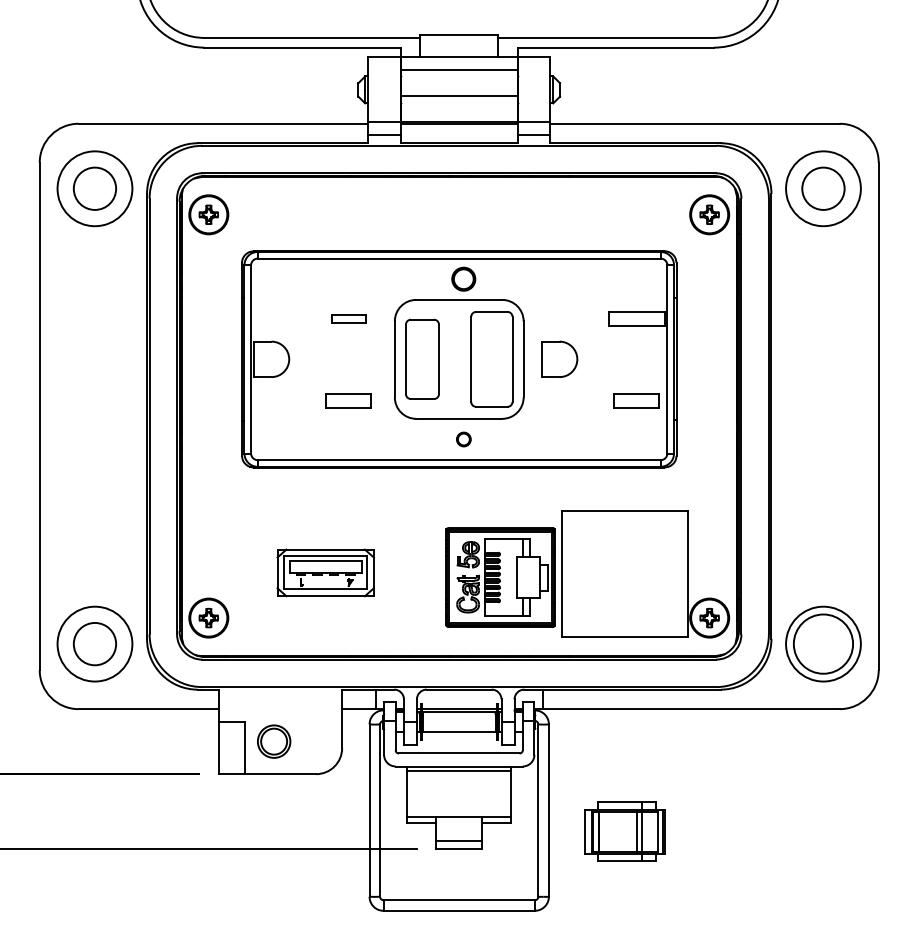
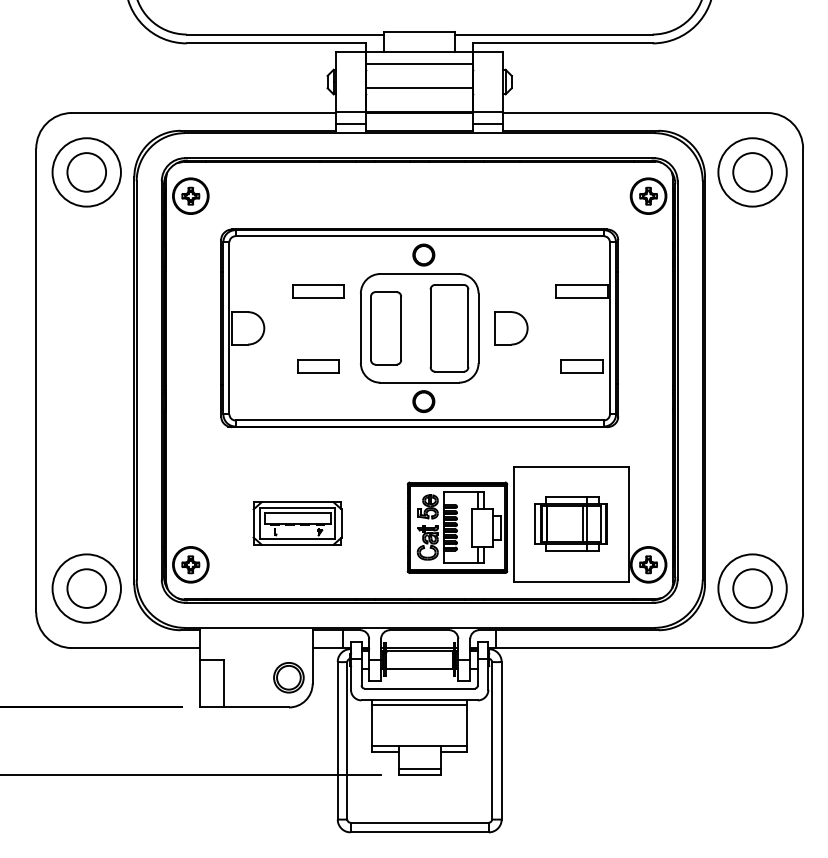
part: (348, 318) -> (318, 290), size x1.67
circle: (463, 439) -> (423, 401), size x1.67
circle: (823, 643) -> (752, 588), size x0.71
part: (274, 741) -> (289, 677), moved
part: (624, 831) -> (570, 524), moved

